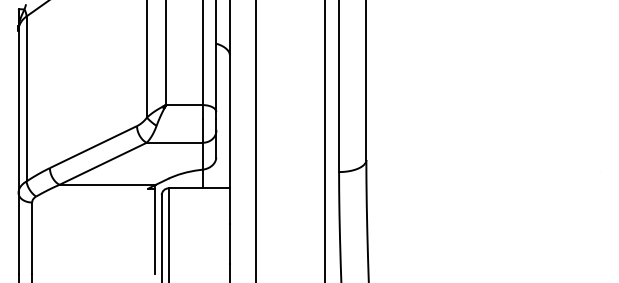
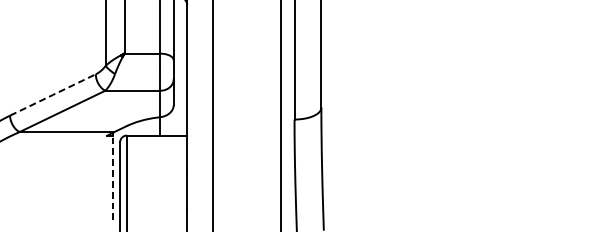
line: (93, 147) -> (53, 95), solid -> dashed
line: (154, 231) -> (112, 177), solid -> dashed

